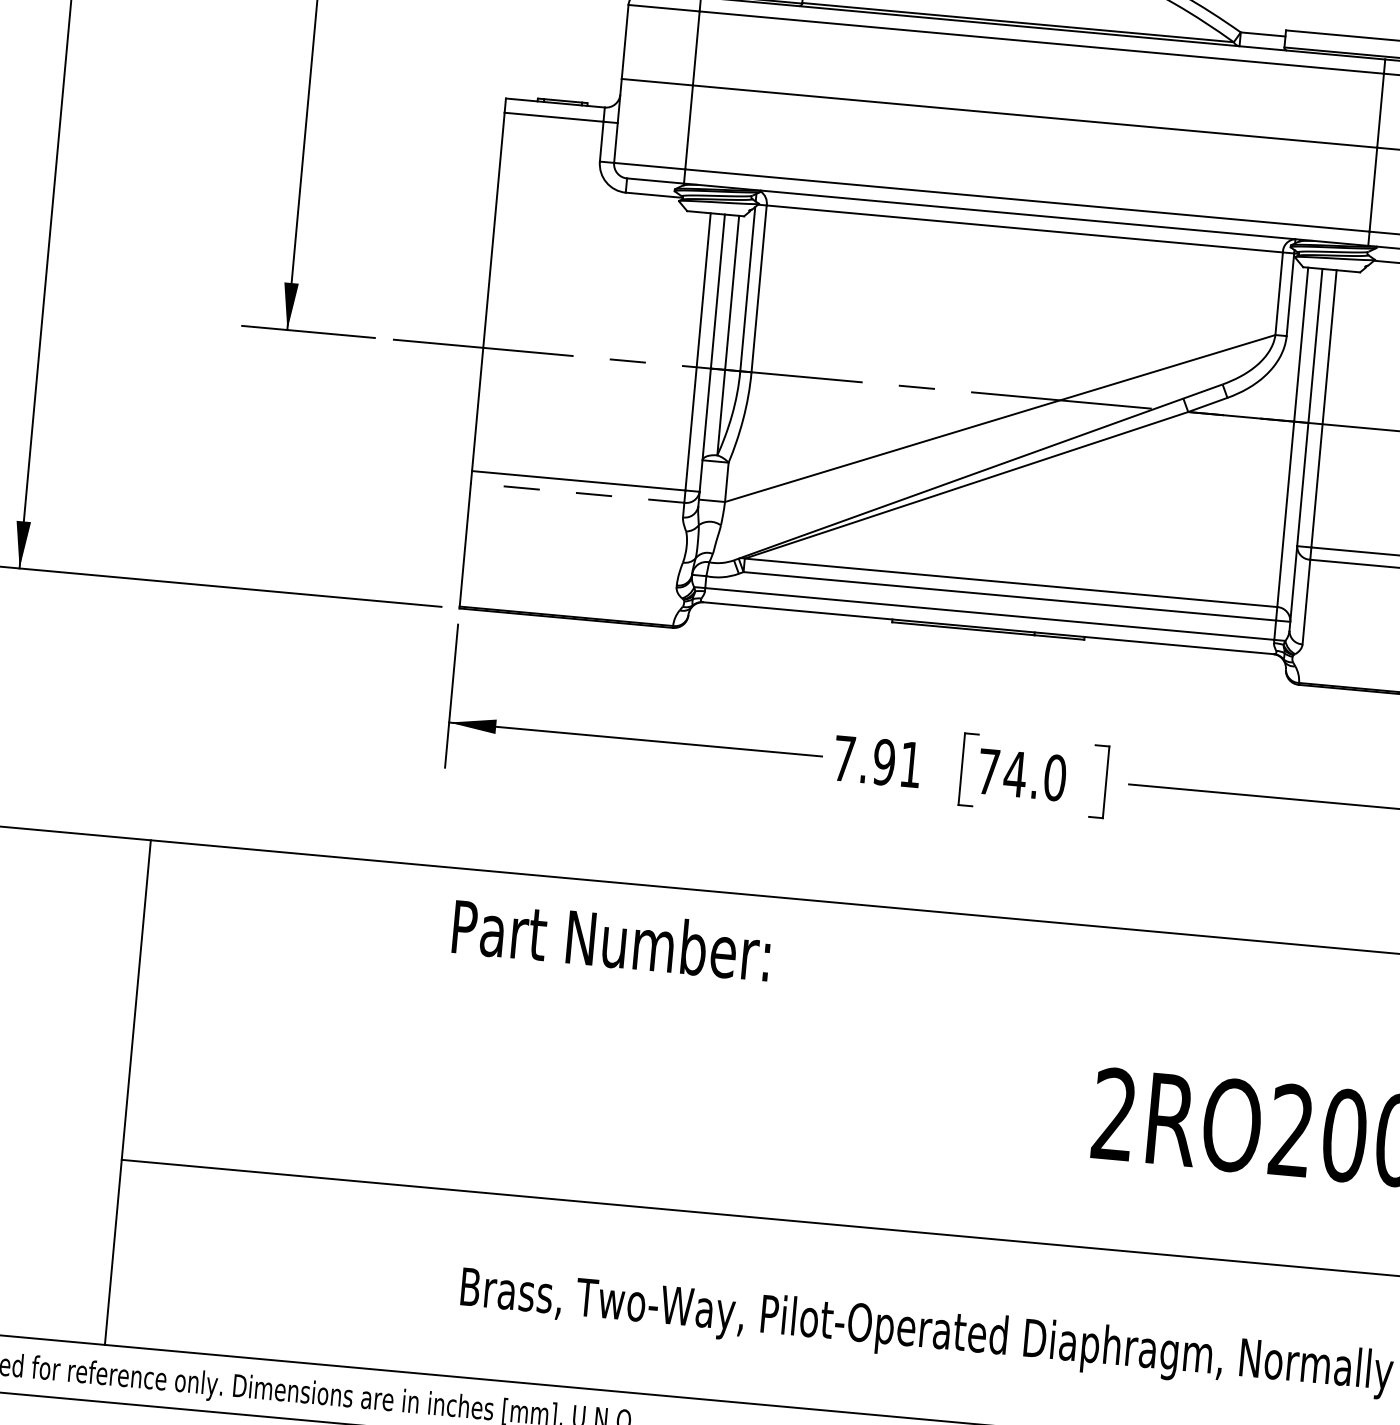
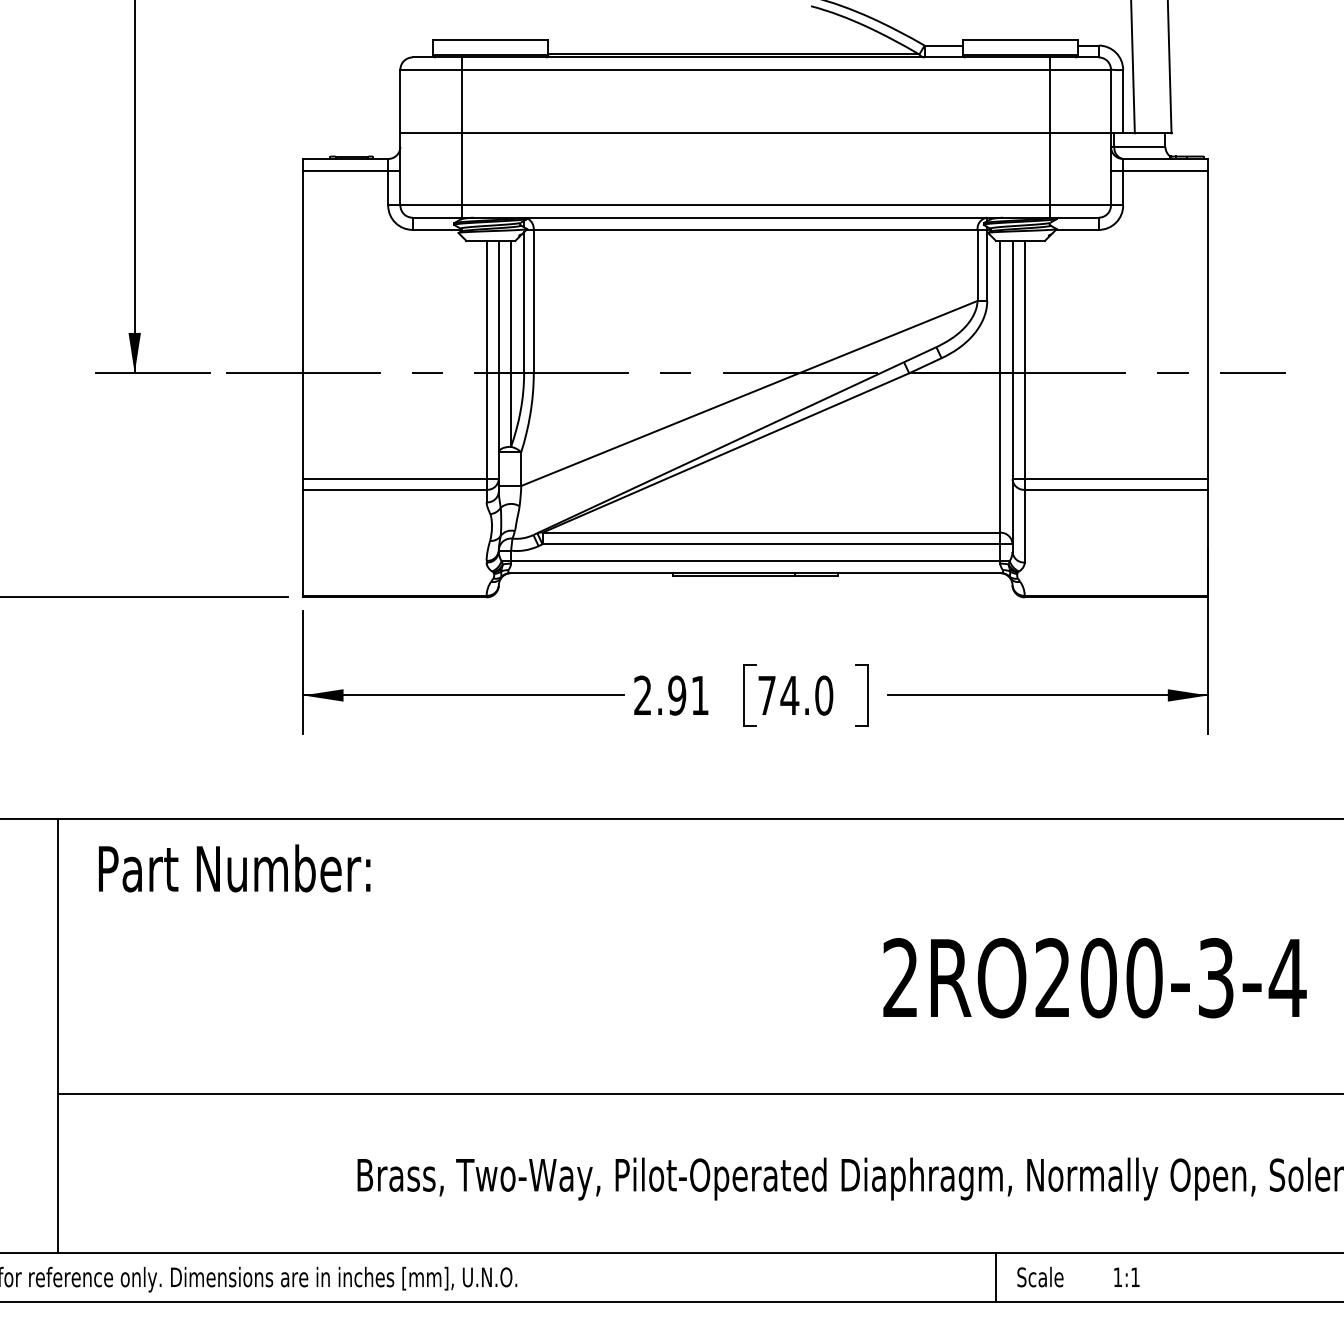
line: (577, 492) -> (394, 489), dashed -> solid
text: (843, 757) -> (642, 694), 7.91 -> 2.91
text: (611, 940) -> (234, 868), moved

